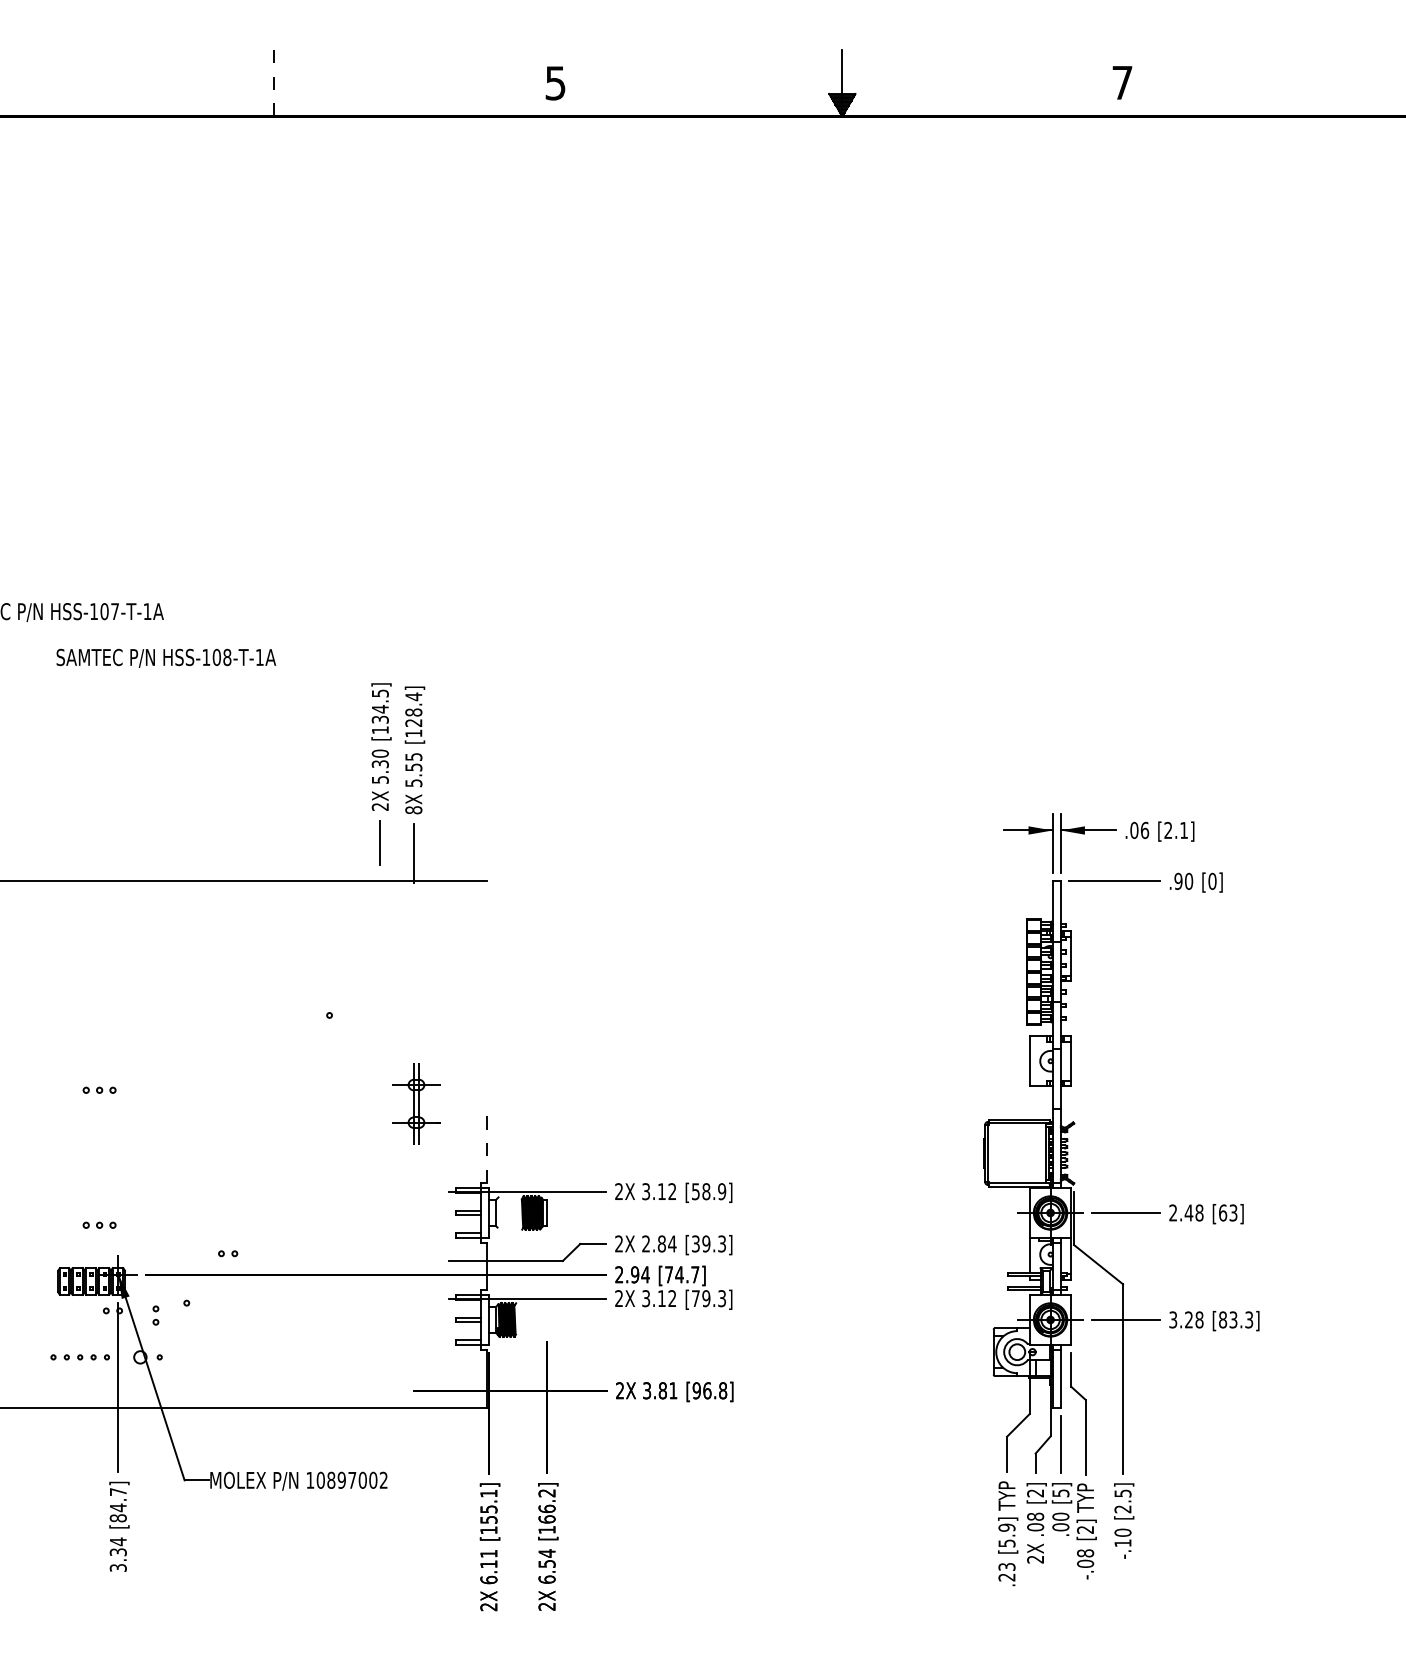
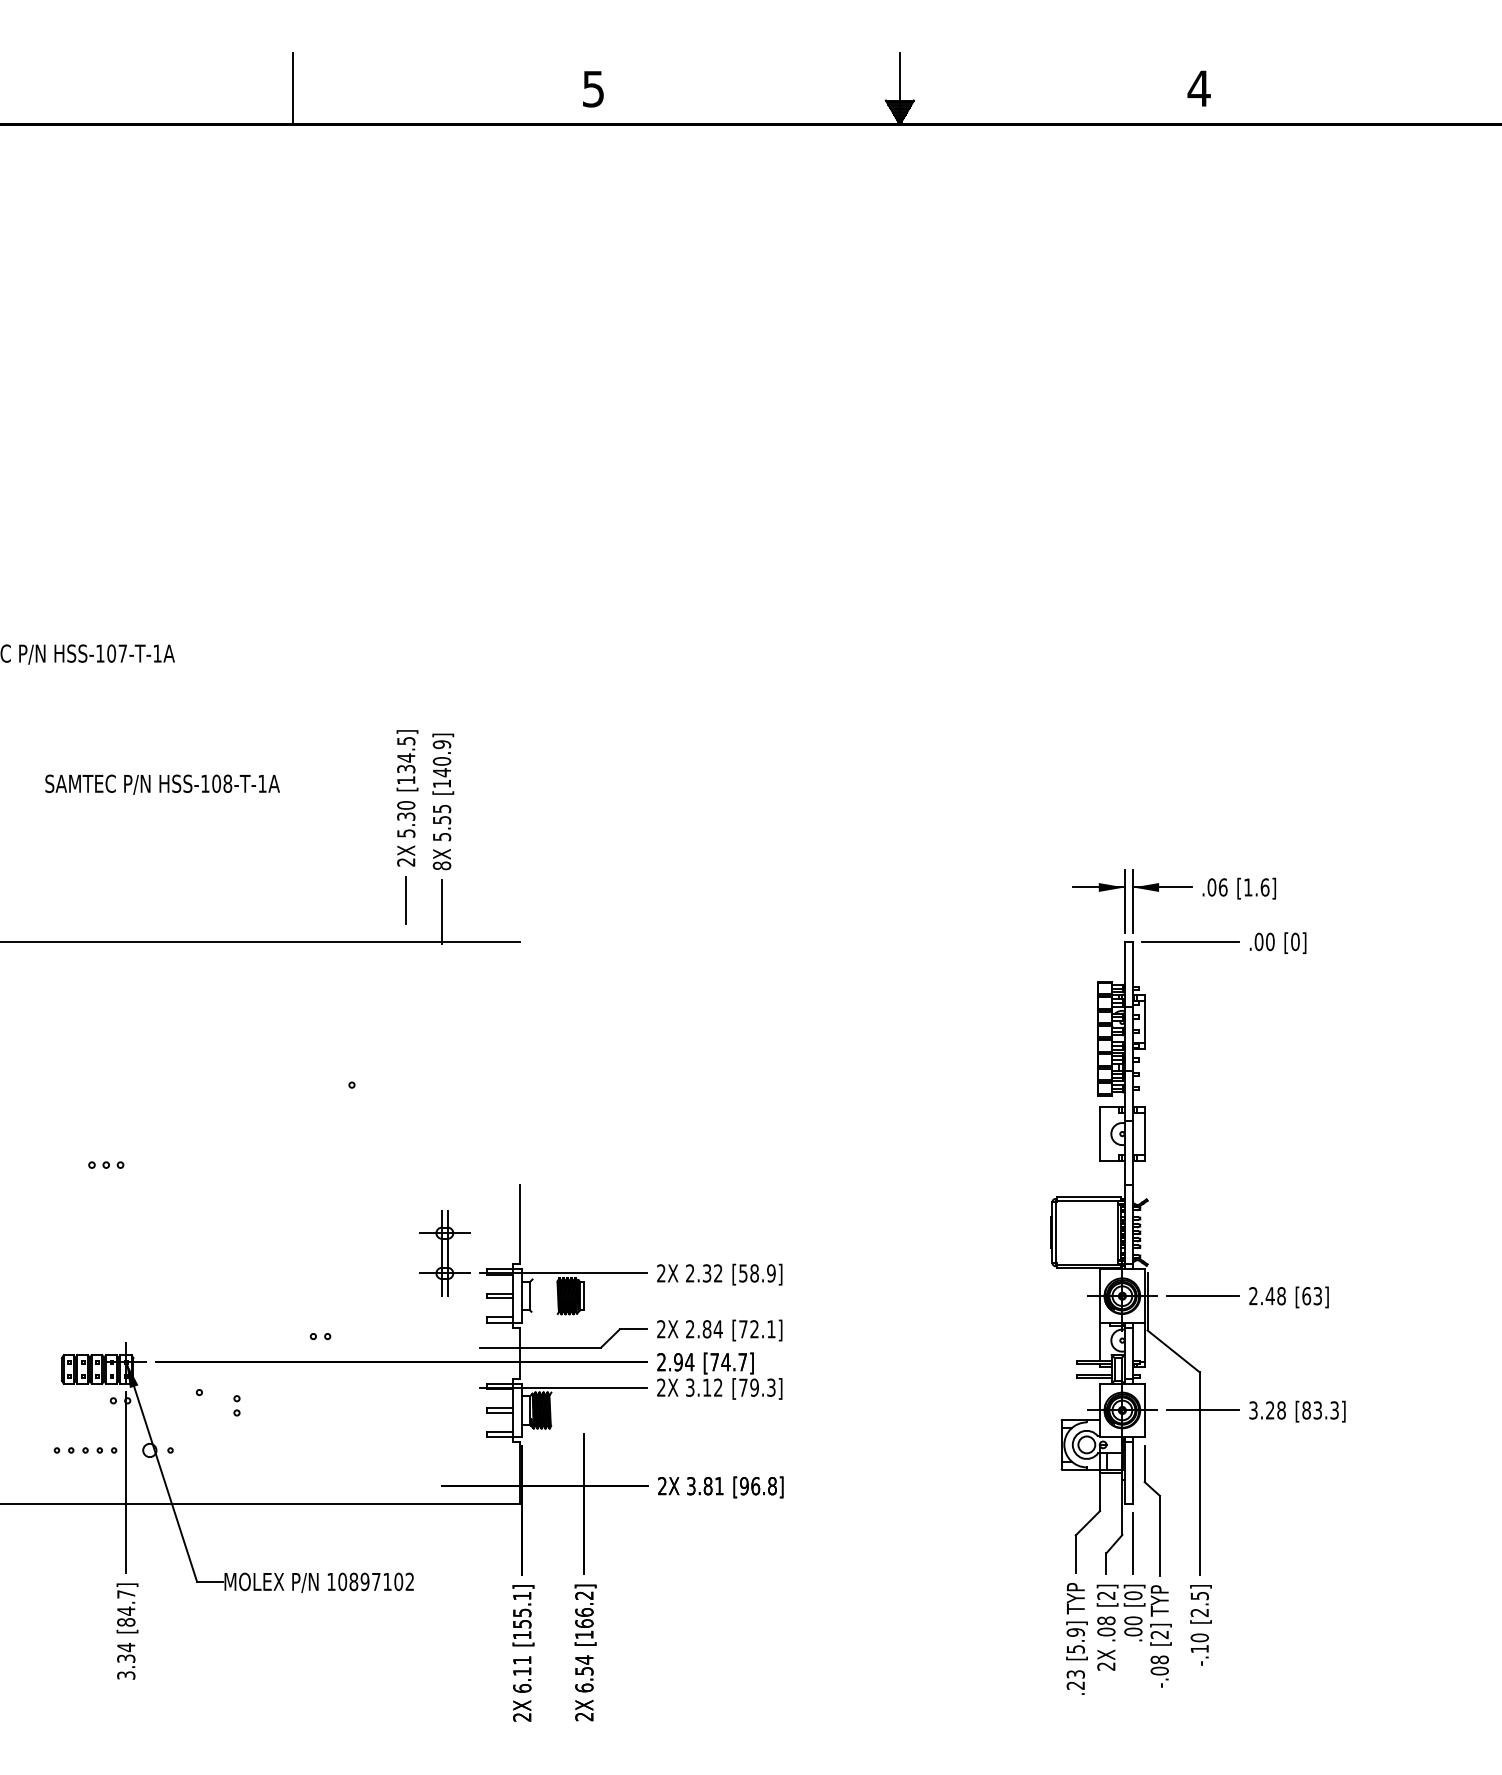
line: (274, 82) -> (293, 88), dashed -> solid
text: (1122, 82) -> (1199, 88), 7 -> 4
text: (166, 657) -> (162, 783), moved
text: (413, 709) -> (441, 758), [128.4] -> [140.9]
text: (1176, 830) -> (1256, 887), [2.1] -> [1.6]
text: (1178, 881) -> (1259, 941), .90 -> .00
part: (416, 1103) -> (444, 1252), moved
line: (486, 1145) -> (519, 1224), dashed -> solid
text: (653, 1191) -> (698, 1273), 3.12 -> 2.32
part: (99, 1224) -> (106, 1308), removed
text: (708, 1243) -> (756, 1328), [39.3] -> [72.1]
part: (228, 1253) -> (320, 1336), moved
part: (155, 1315) -> (236, 1405), moved
text: (362, 1479) -> (387, 1580), 10897002 -> 10897102
text: (1060, 1493) -> (1132, 1595), [5] -> [0]

